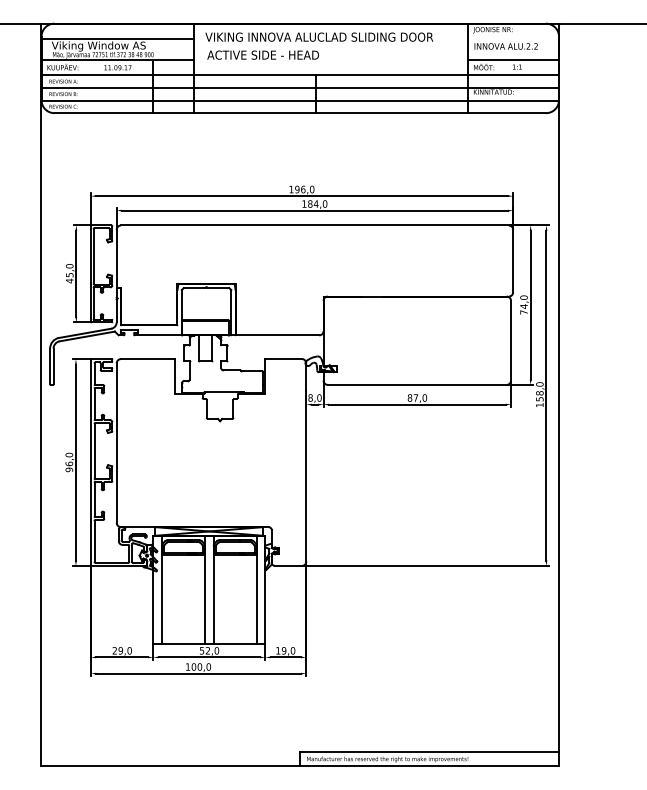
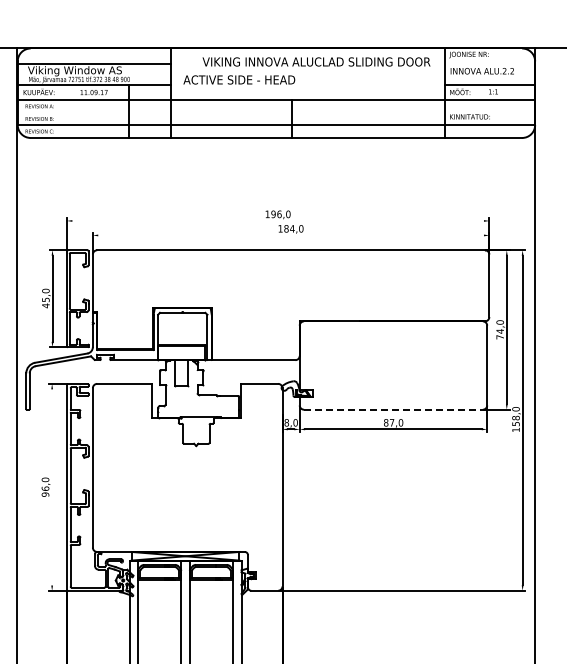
text: (319, 36) -> (316, 61), moved
line: (299, 87) -> (275, 112), removed
line: (301, 196) -> (277, 221), removed
line: (314, 210) -> (290, 235), removed
line: (417, 384) -> (393, 409), solid -> dashed
line: (75, 462) -> (51, 487), removed

